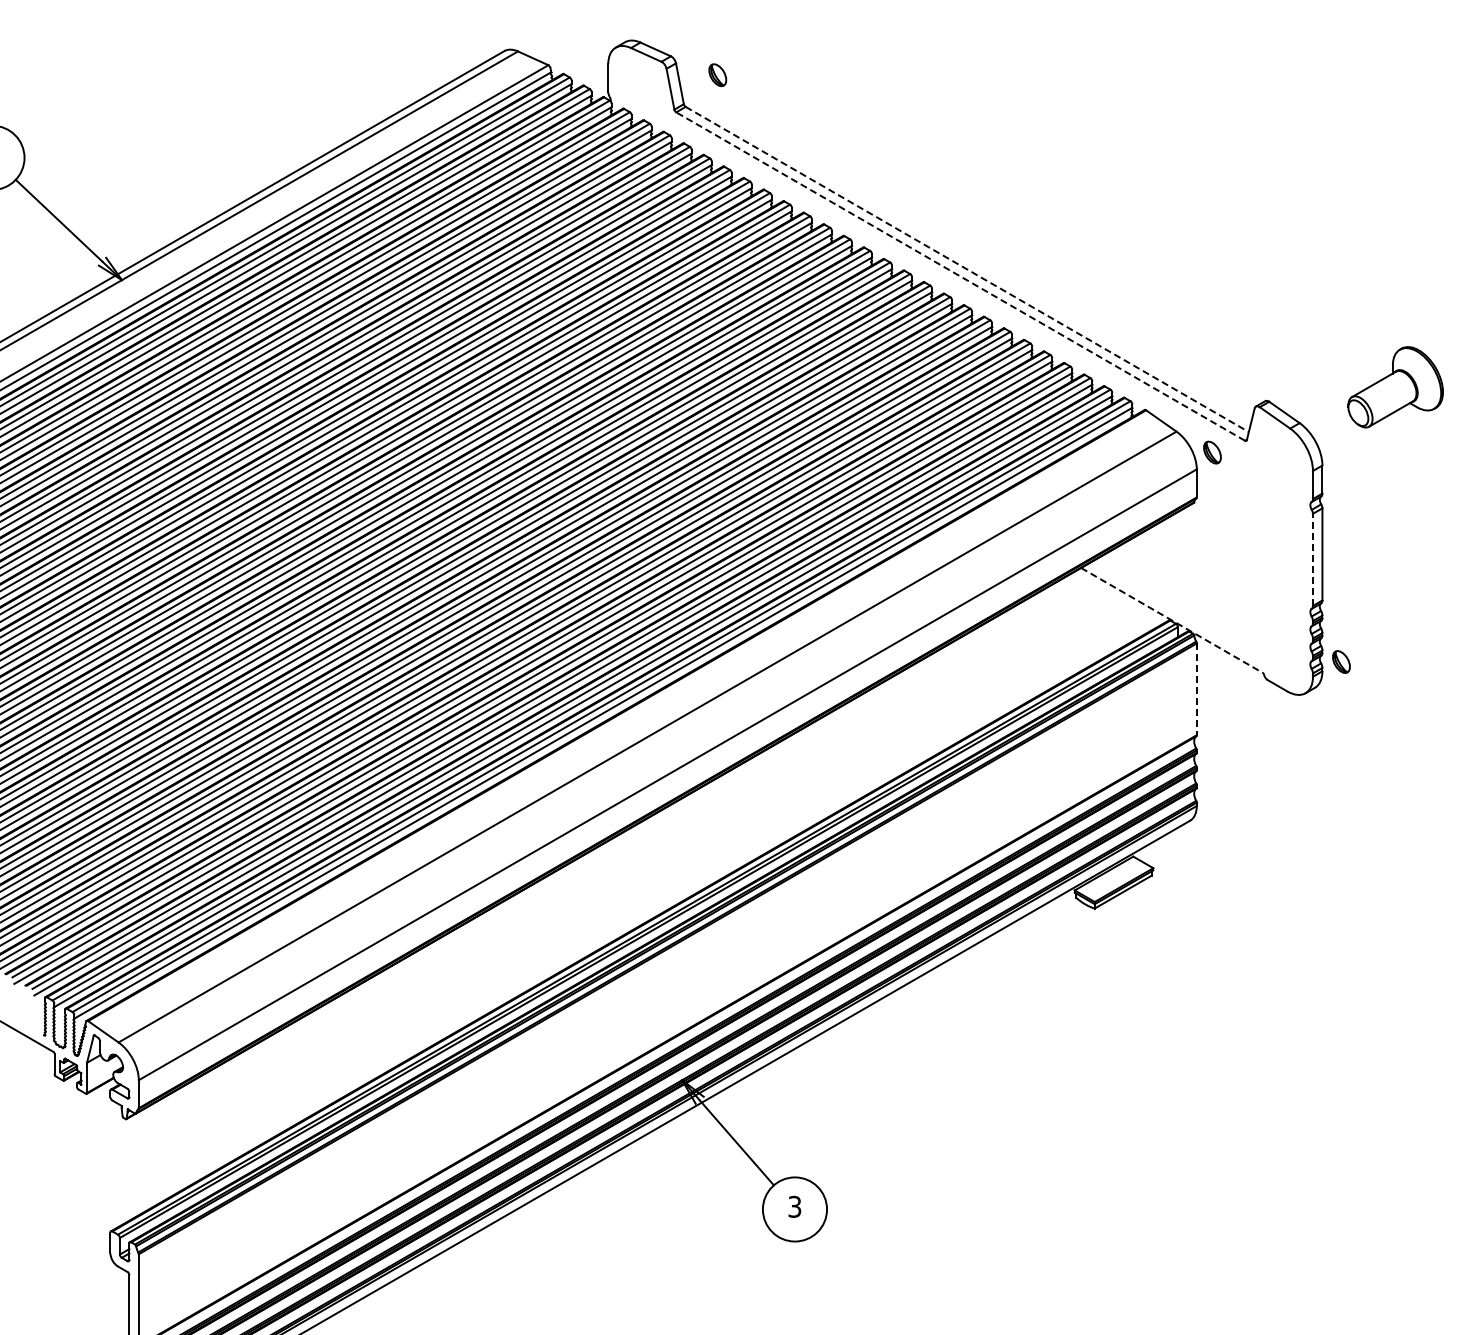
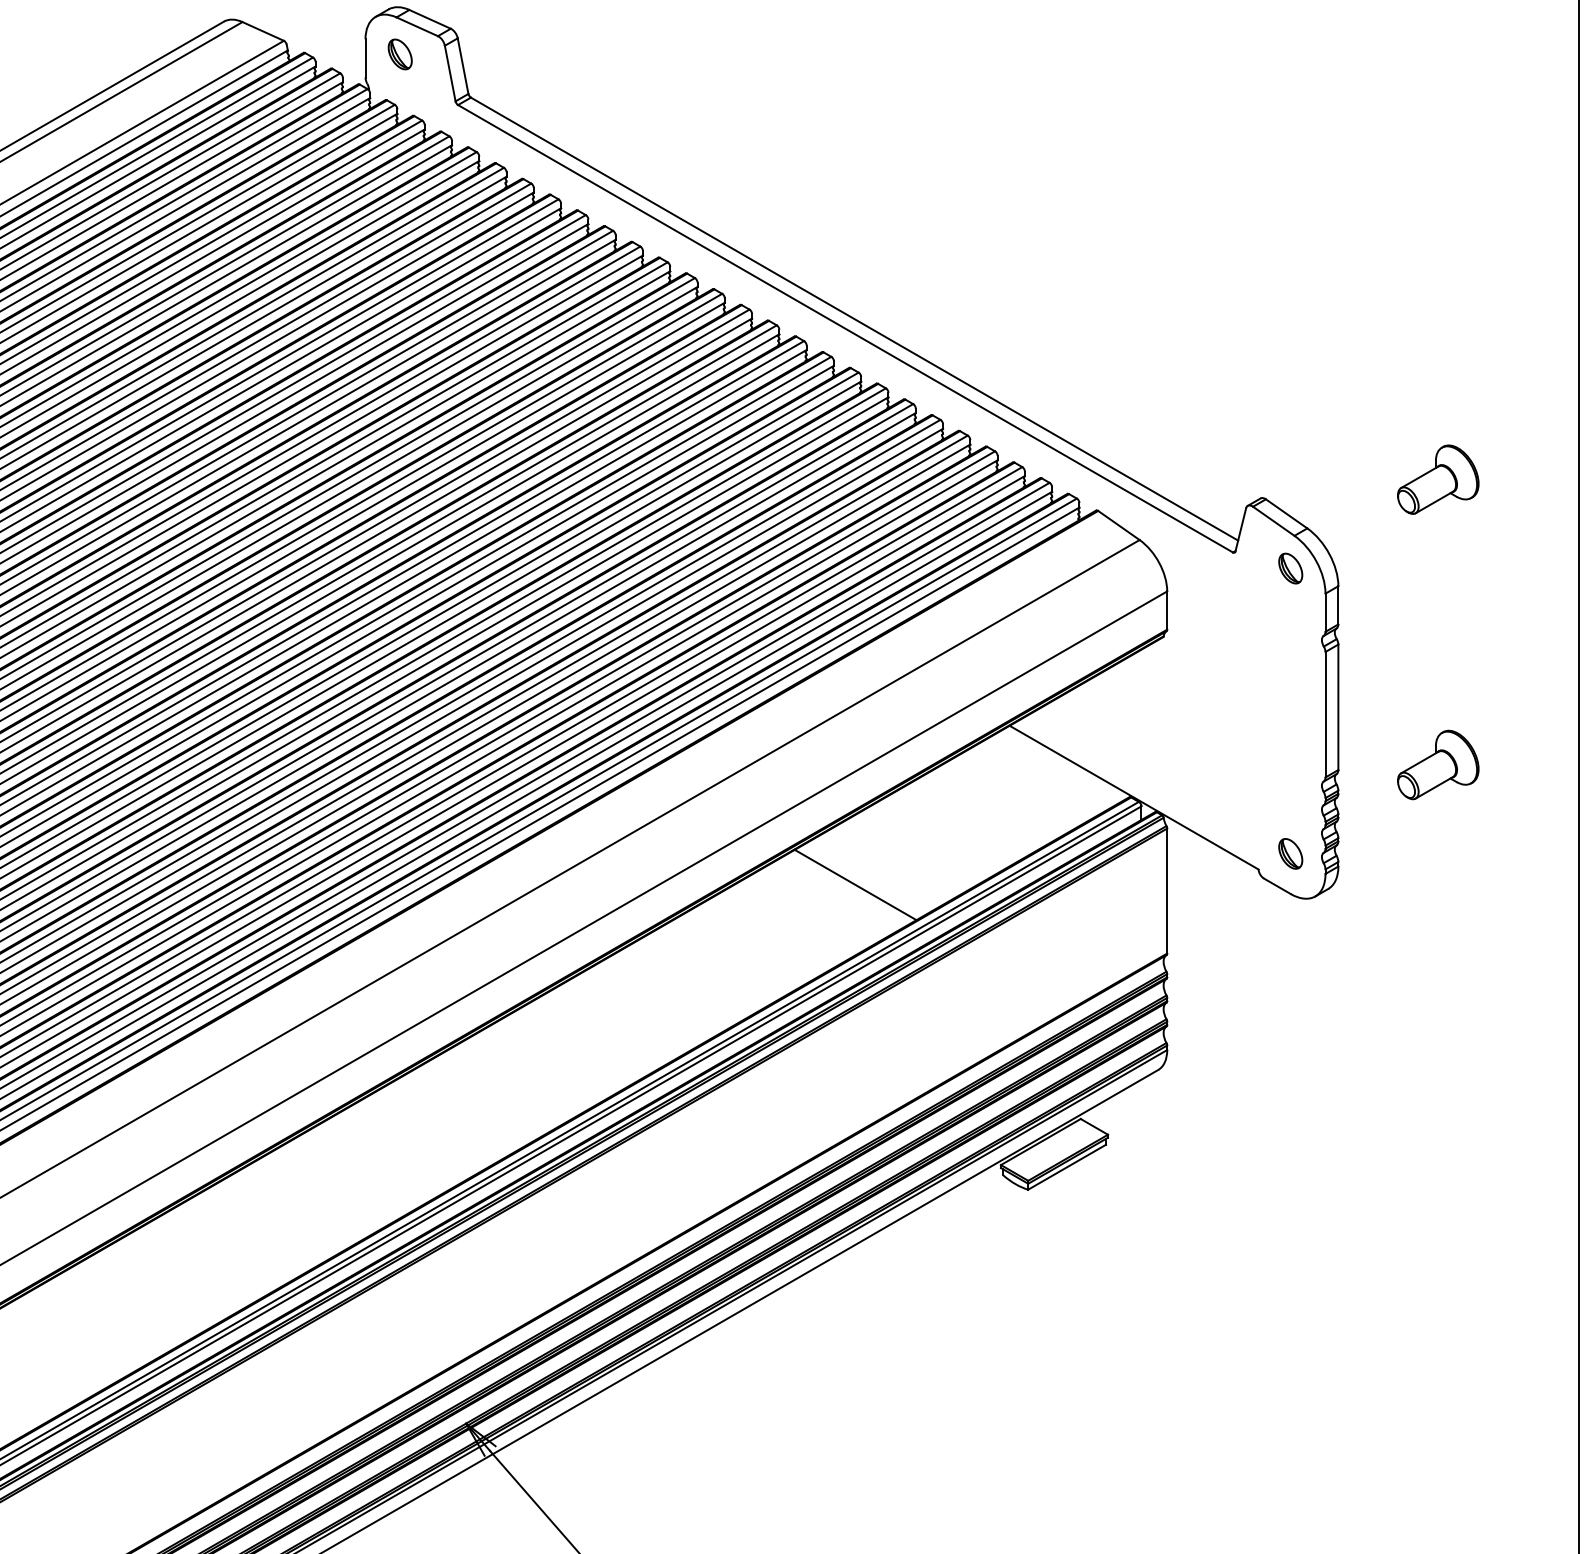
part: (717, 75) -> (399, 54), moved
line: (967, 269) -> (854, 319), dashed -> solid
line: (960, 276) -> (845, 328), dashed -> solid
part: (1395, 387) -> (1437, 479), size x0.62
part: (1212, 452) -> (1290, 568), moved
line: (1312, 559) -> (1324, 714), dashed -> solid
part: (1395, 596) -> (1437, 764), added
line: (1172, 621) -> (1134, 798), dashed -> solid
part: (1341, 661) -> (1290, 853), moved
line: (967, 684) -> (854, 884), added
line: (1196, 689) -> (1166, 891), dashed -> solid

